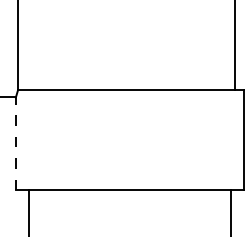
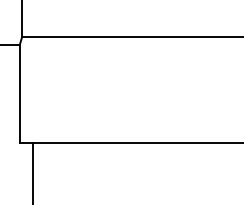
line: (15, 143) -> (19, 93), dashed -> solid

